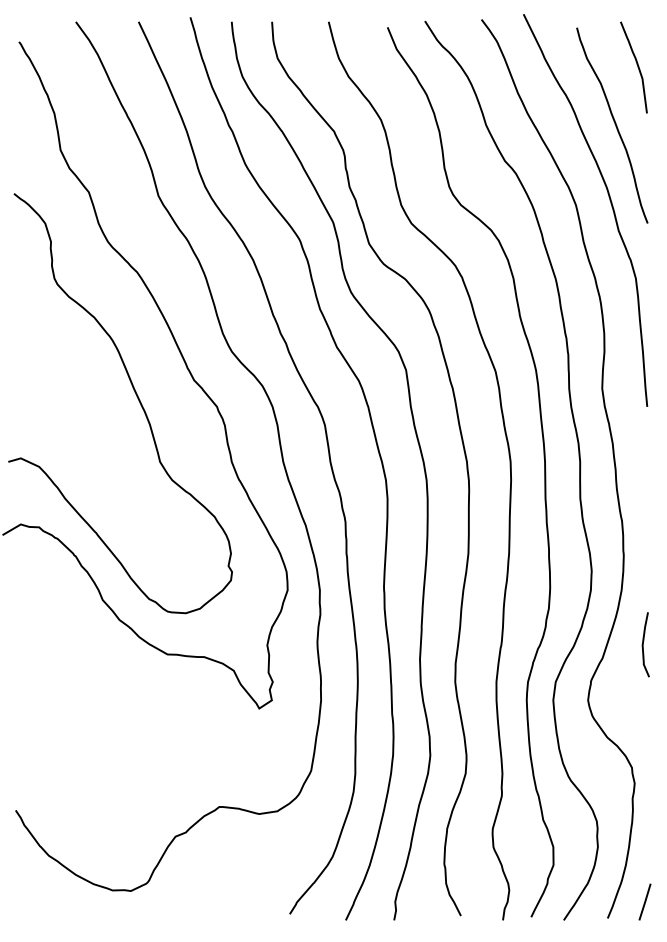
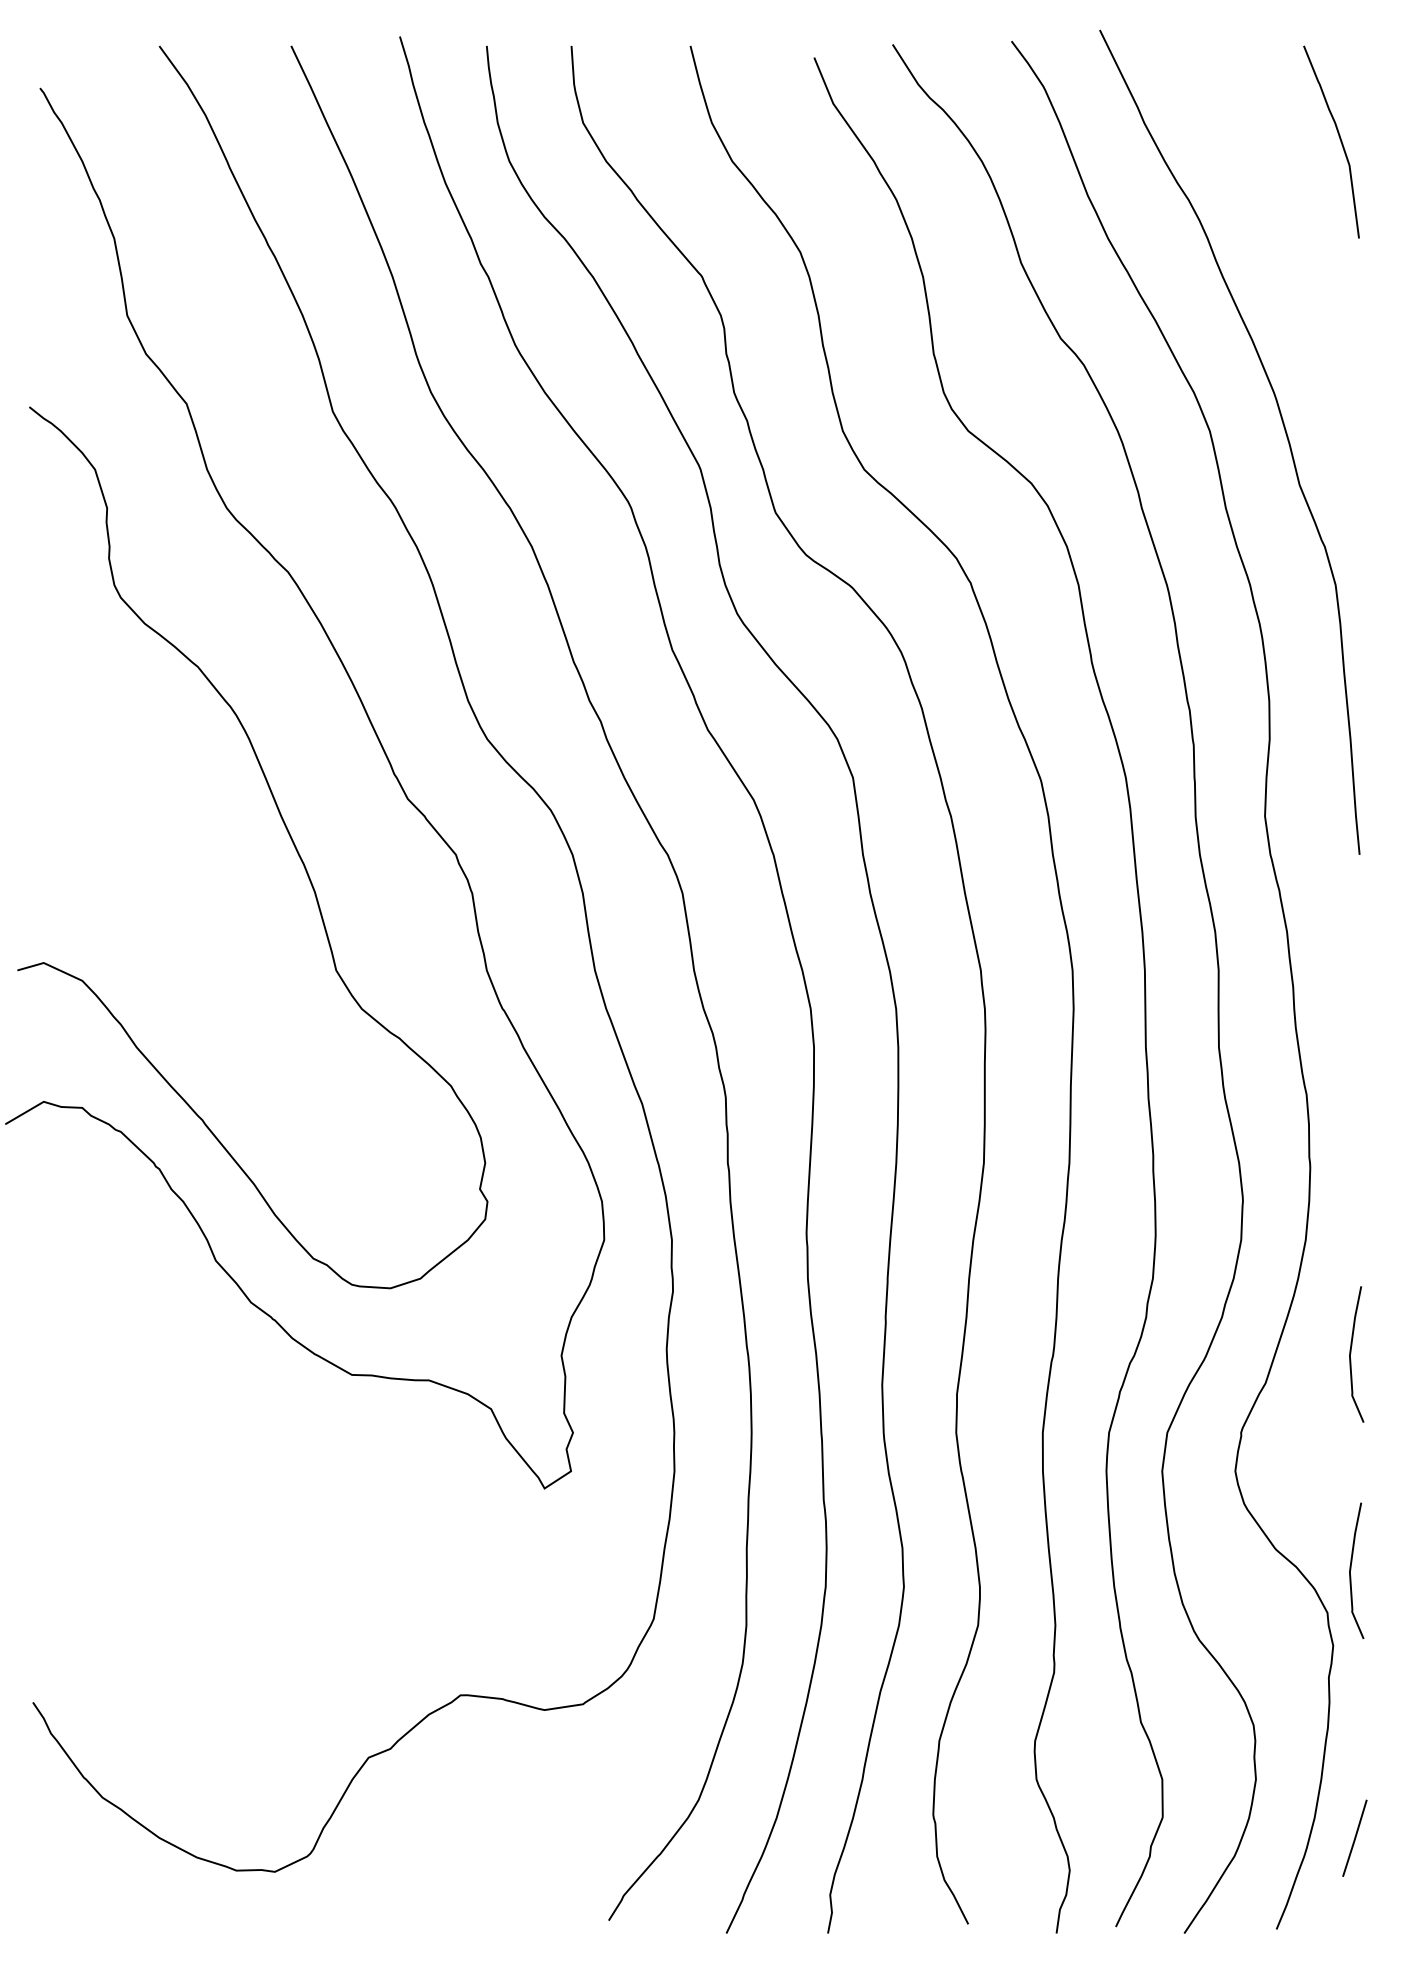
curve: (614, 124) -> (1290, 261), removed
curve: (643, 747) -> (1351, 1570), added
line: (644, 901) -> (1353, 1837), moved

